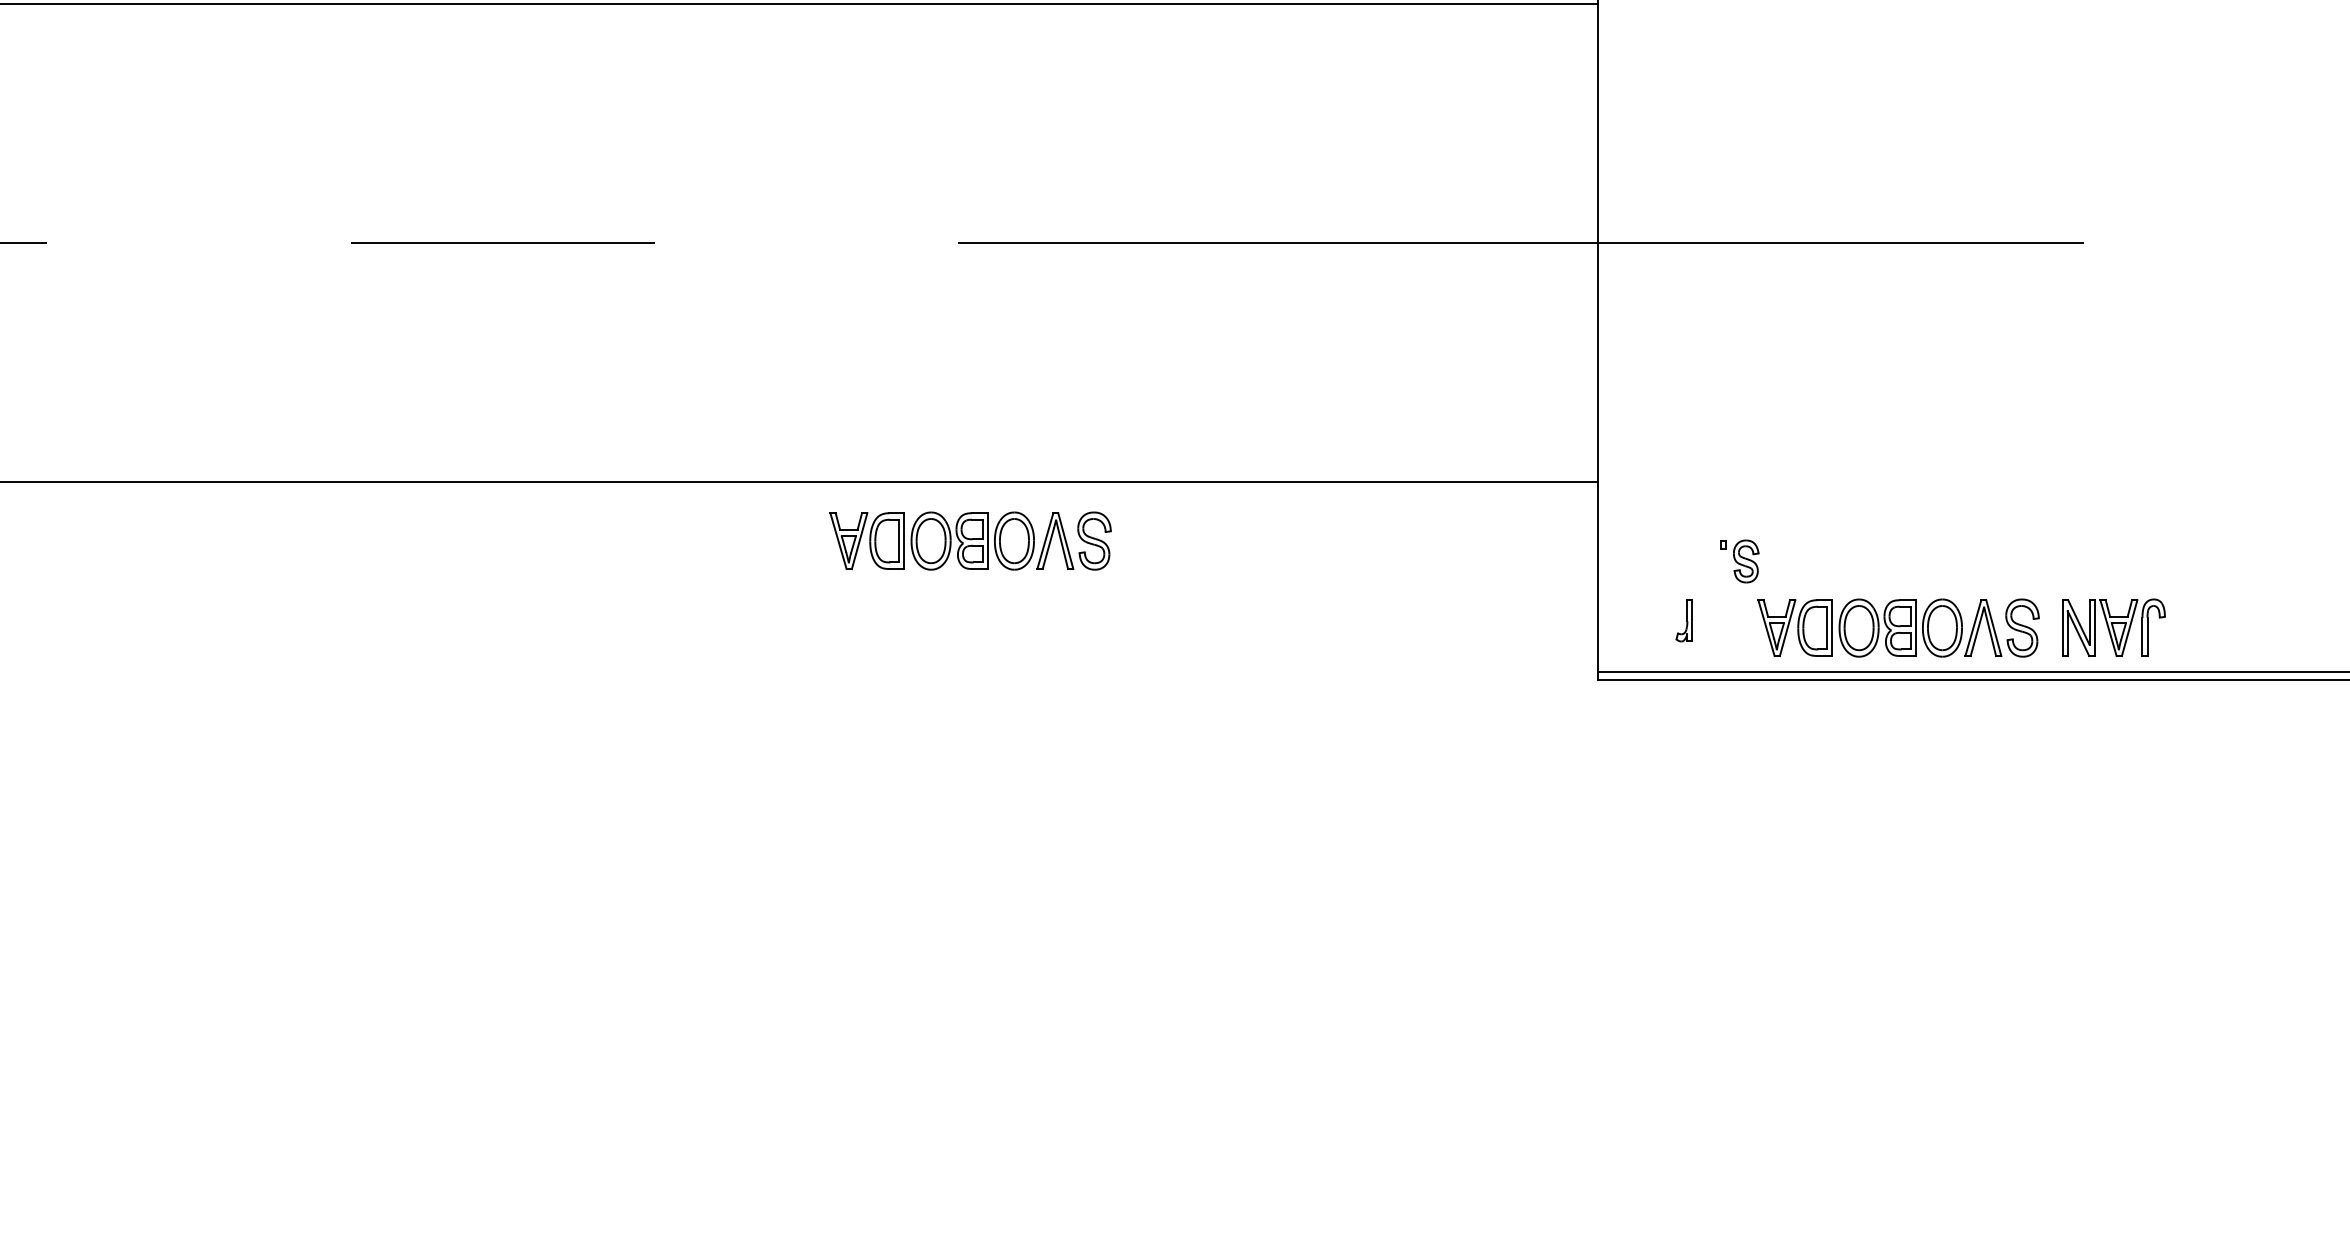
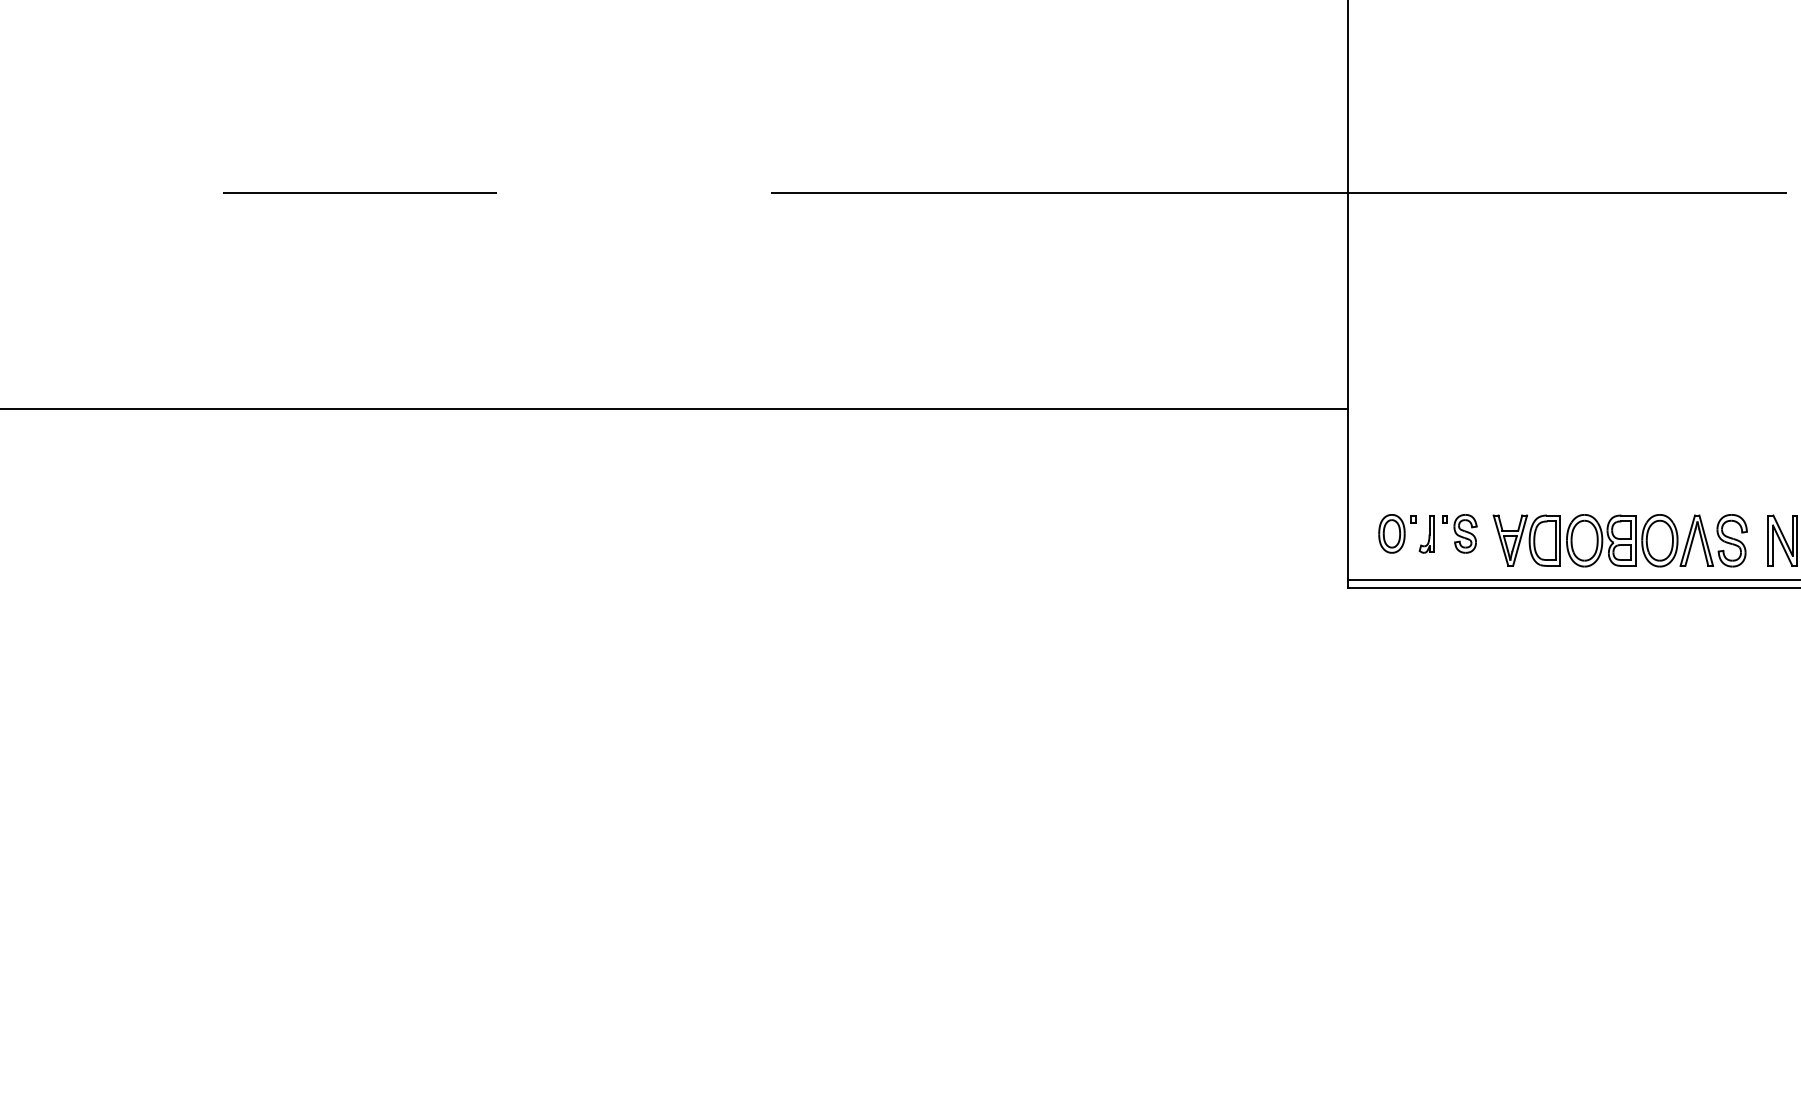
part: (970, 540) -> (782, 461), removed
part: (1739, 561) -> (1459, 533), moved
part: (1651, 620) -> (1397, 533), added

